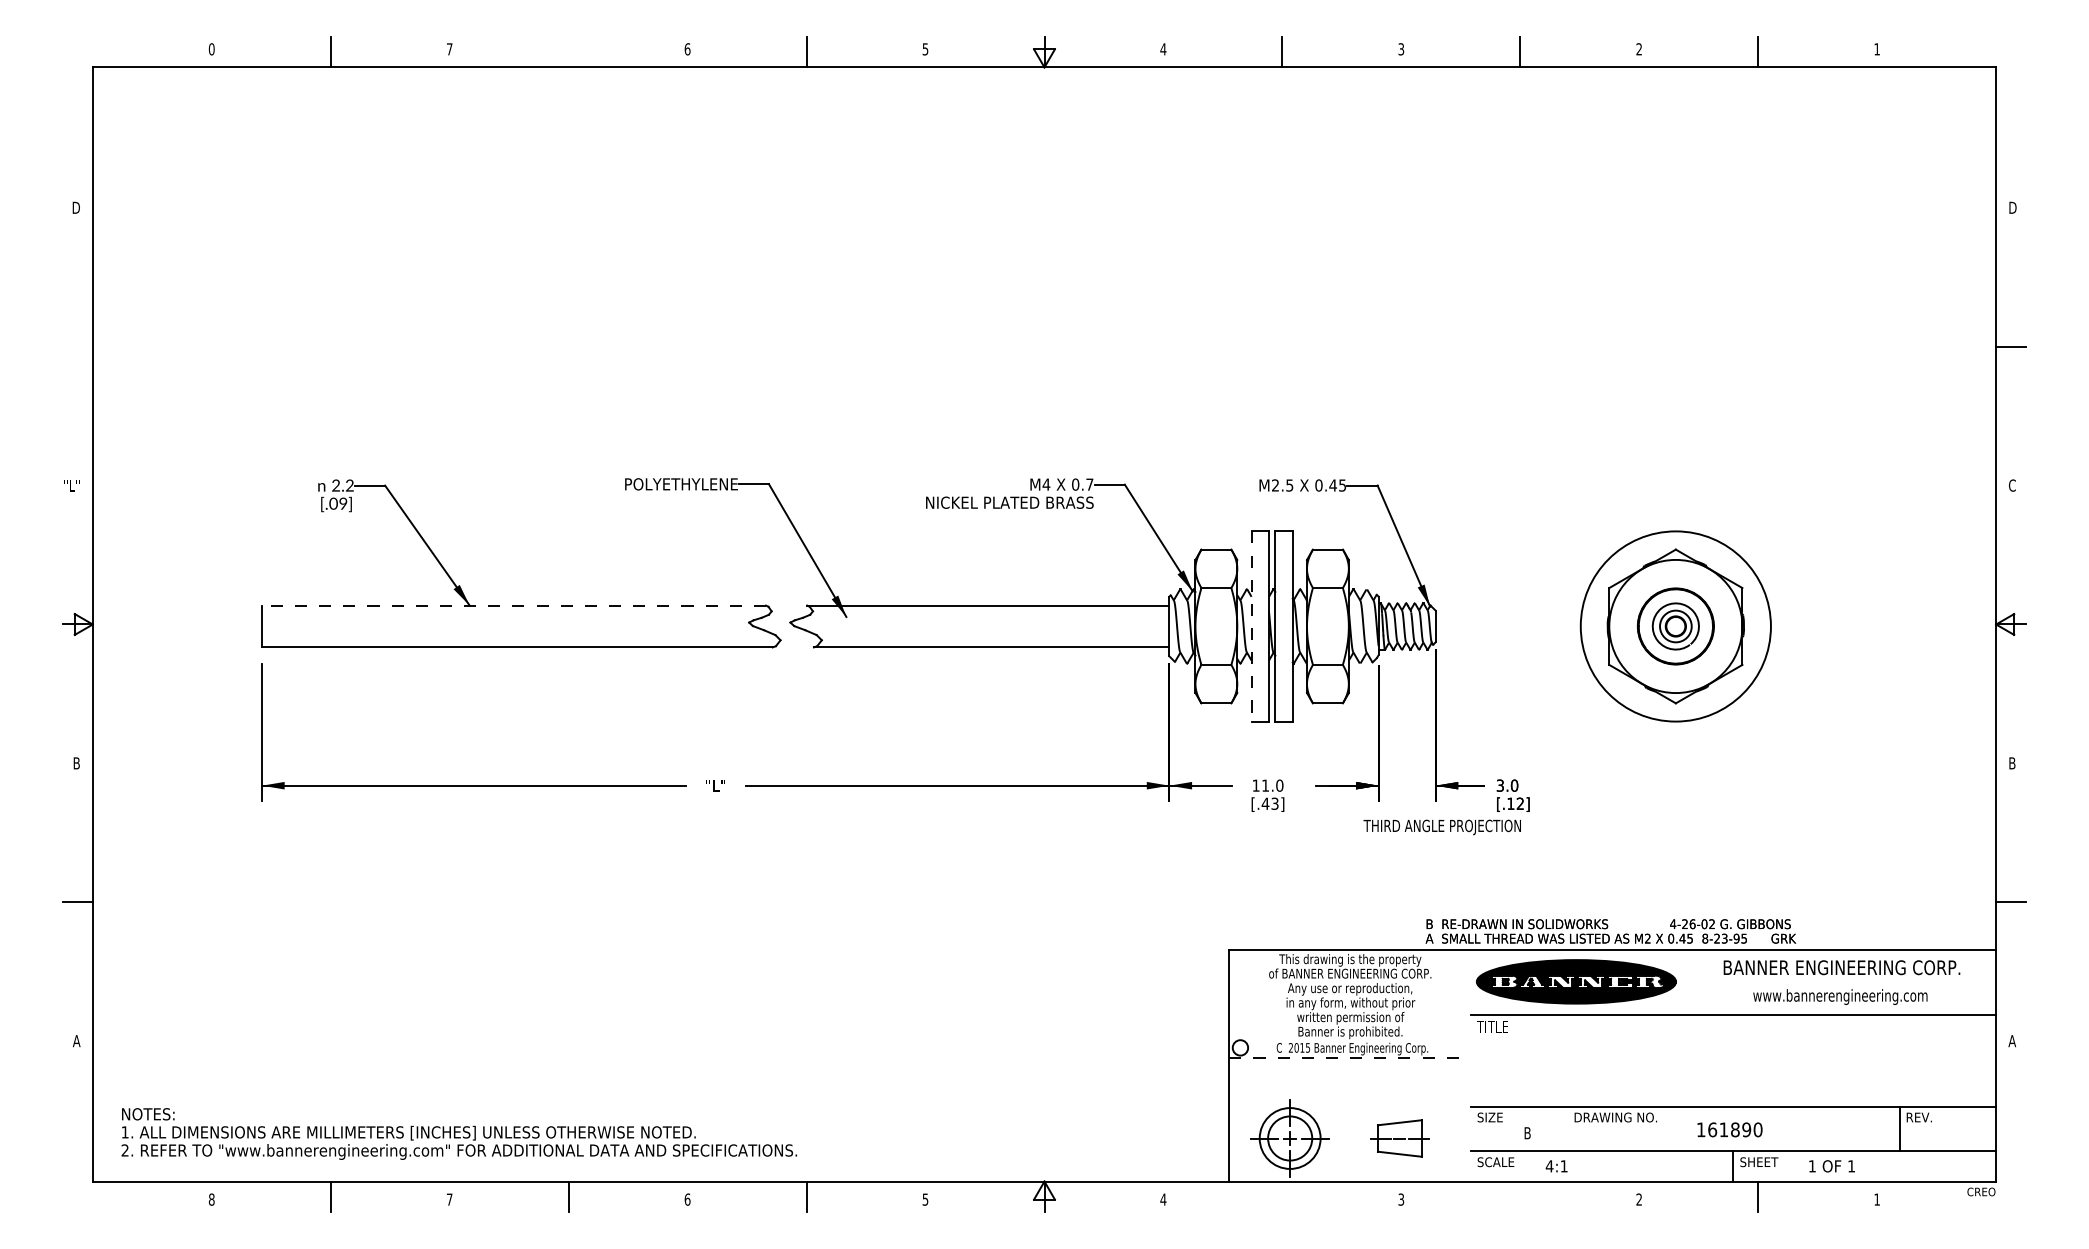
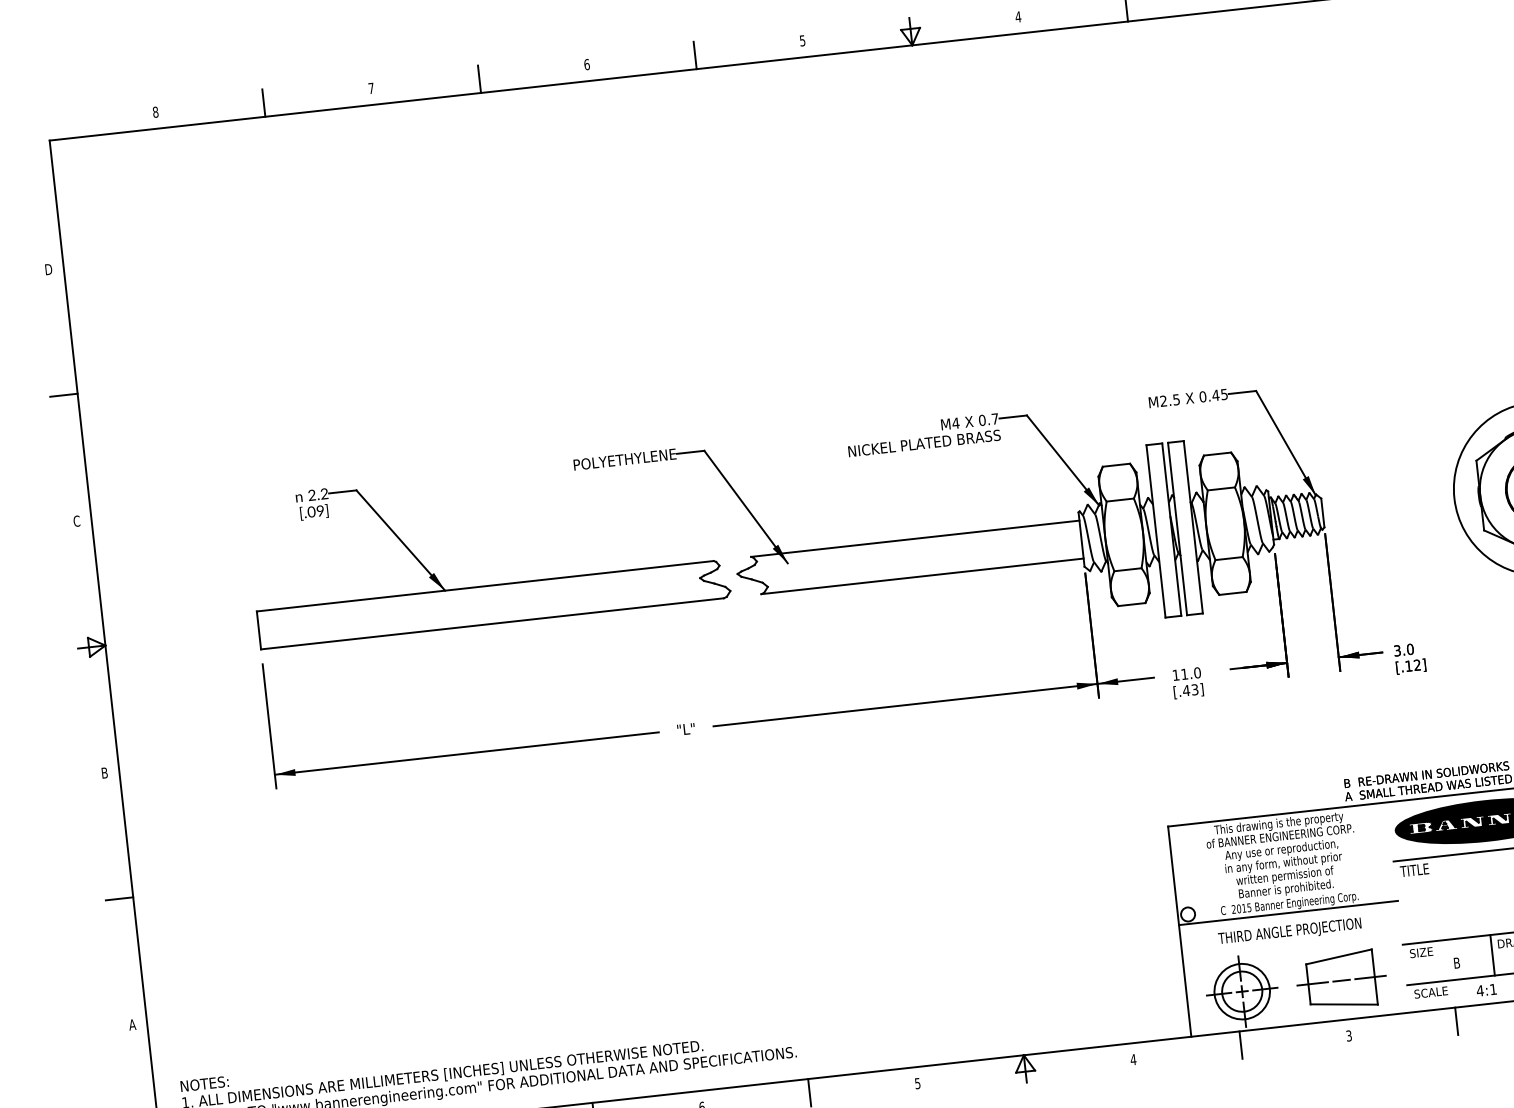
text: (211, 49) -> (155, 112), 0 -> 8
line: (568, 52) -> (479, 79), added
line: (77, 346) -> (63, 395), added
text: (72, 485) -> (73, 521), "L" -> C
line: (513, 605) -> (484, 586), dashed -> solid
line: (1251, 627) -> (1156, 532), dashed -> solid
text: (1441, 827) -> (1289, 932), moved
line: (1350, 1058) -> (1288, 913), dashed -> solid
line: (1567, 1128) -> (1492, 954), added
part: (1399, 1138) -> (1341, 980), size x1.67
line: (1282, 1196) -> (1241, 1045), added
line: (1520, 1196) -> (1456, 1021), added

